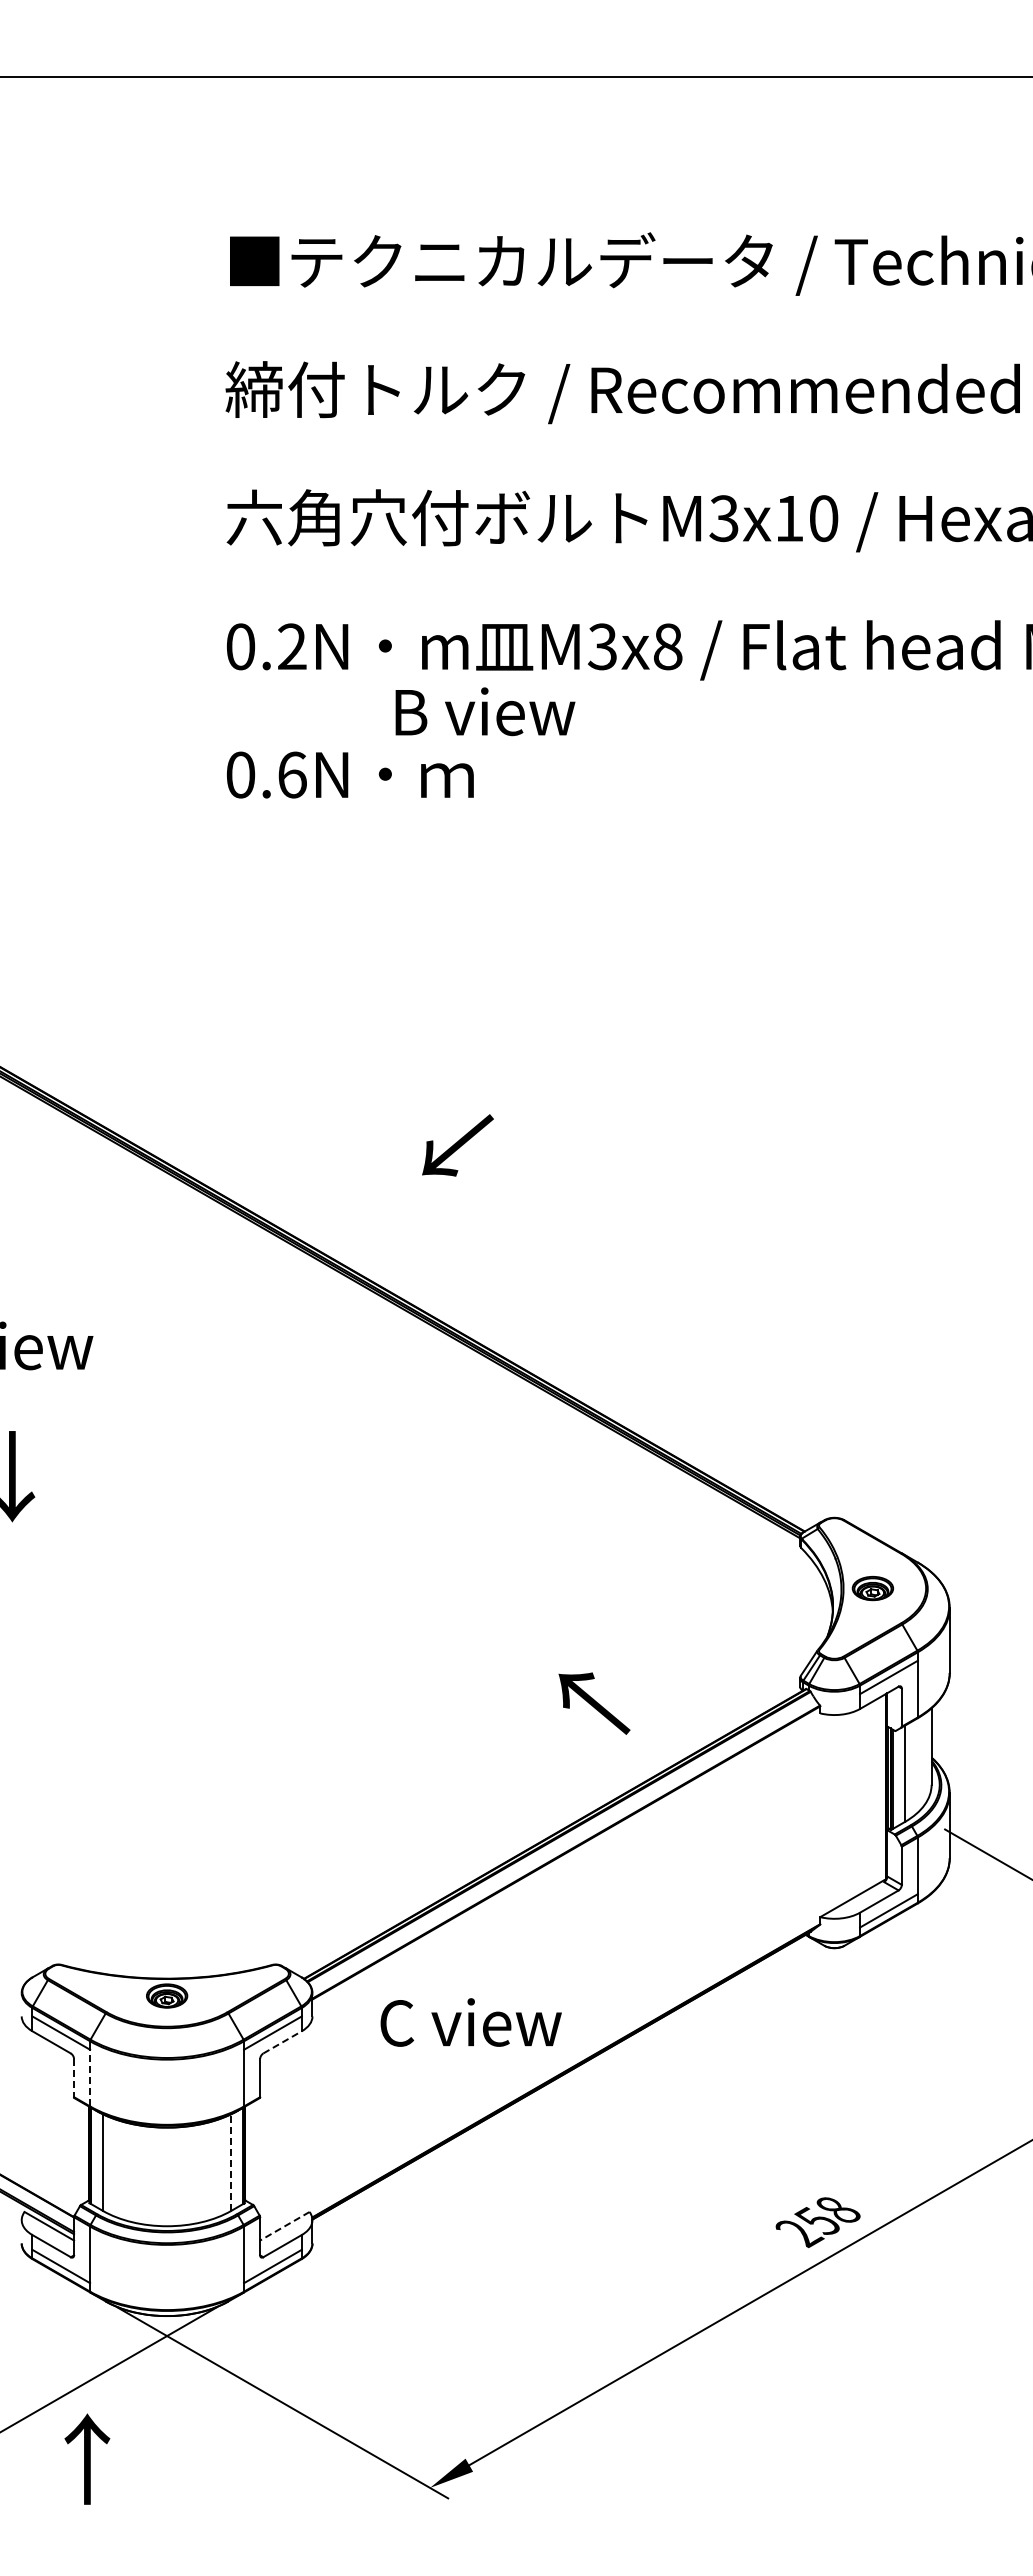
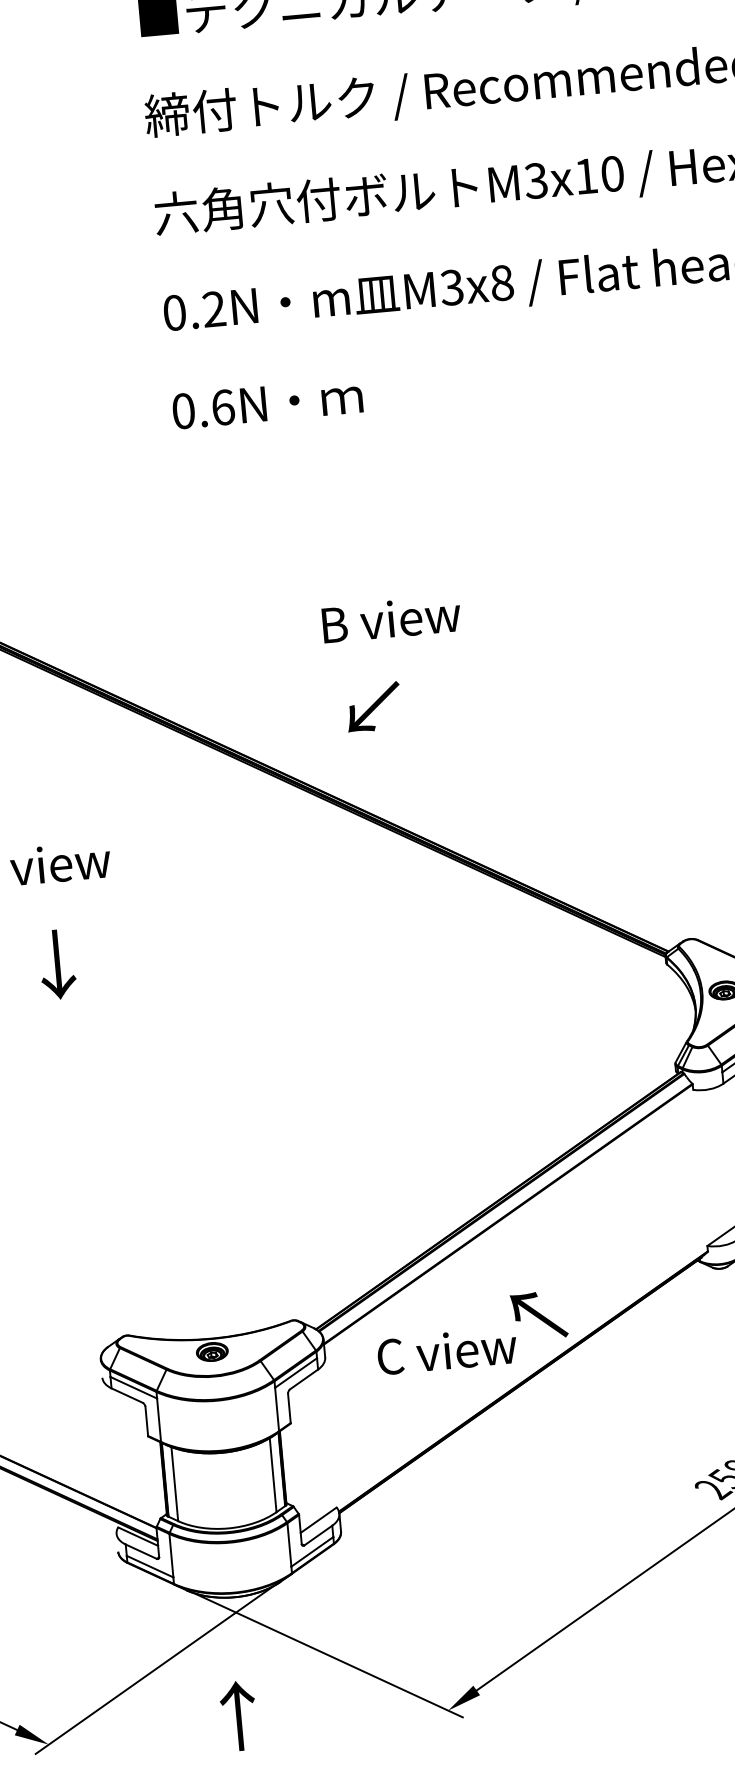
text: (485, 711) -> (391, 618), moved
text: (457, 1145) -> (373, 707), moved
text: (594, 1703) -> (539, 1315), moved
line: (283, 2042) -> (304, 1379), dashed -> solid
line: (90, 2077) -> (159, 1419), dashed -> solid
line: (74, 2078) -> (147, 1421), dashed -> solid
line: (231, 2162) -> (273, 1475), dashed -> solid
line: (284, 2226) -> (318, 1520), dashed -> solid
text: (87, 2458) -> (238, 1715), moved

